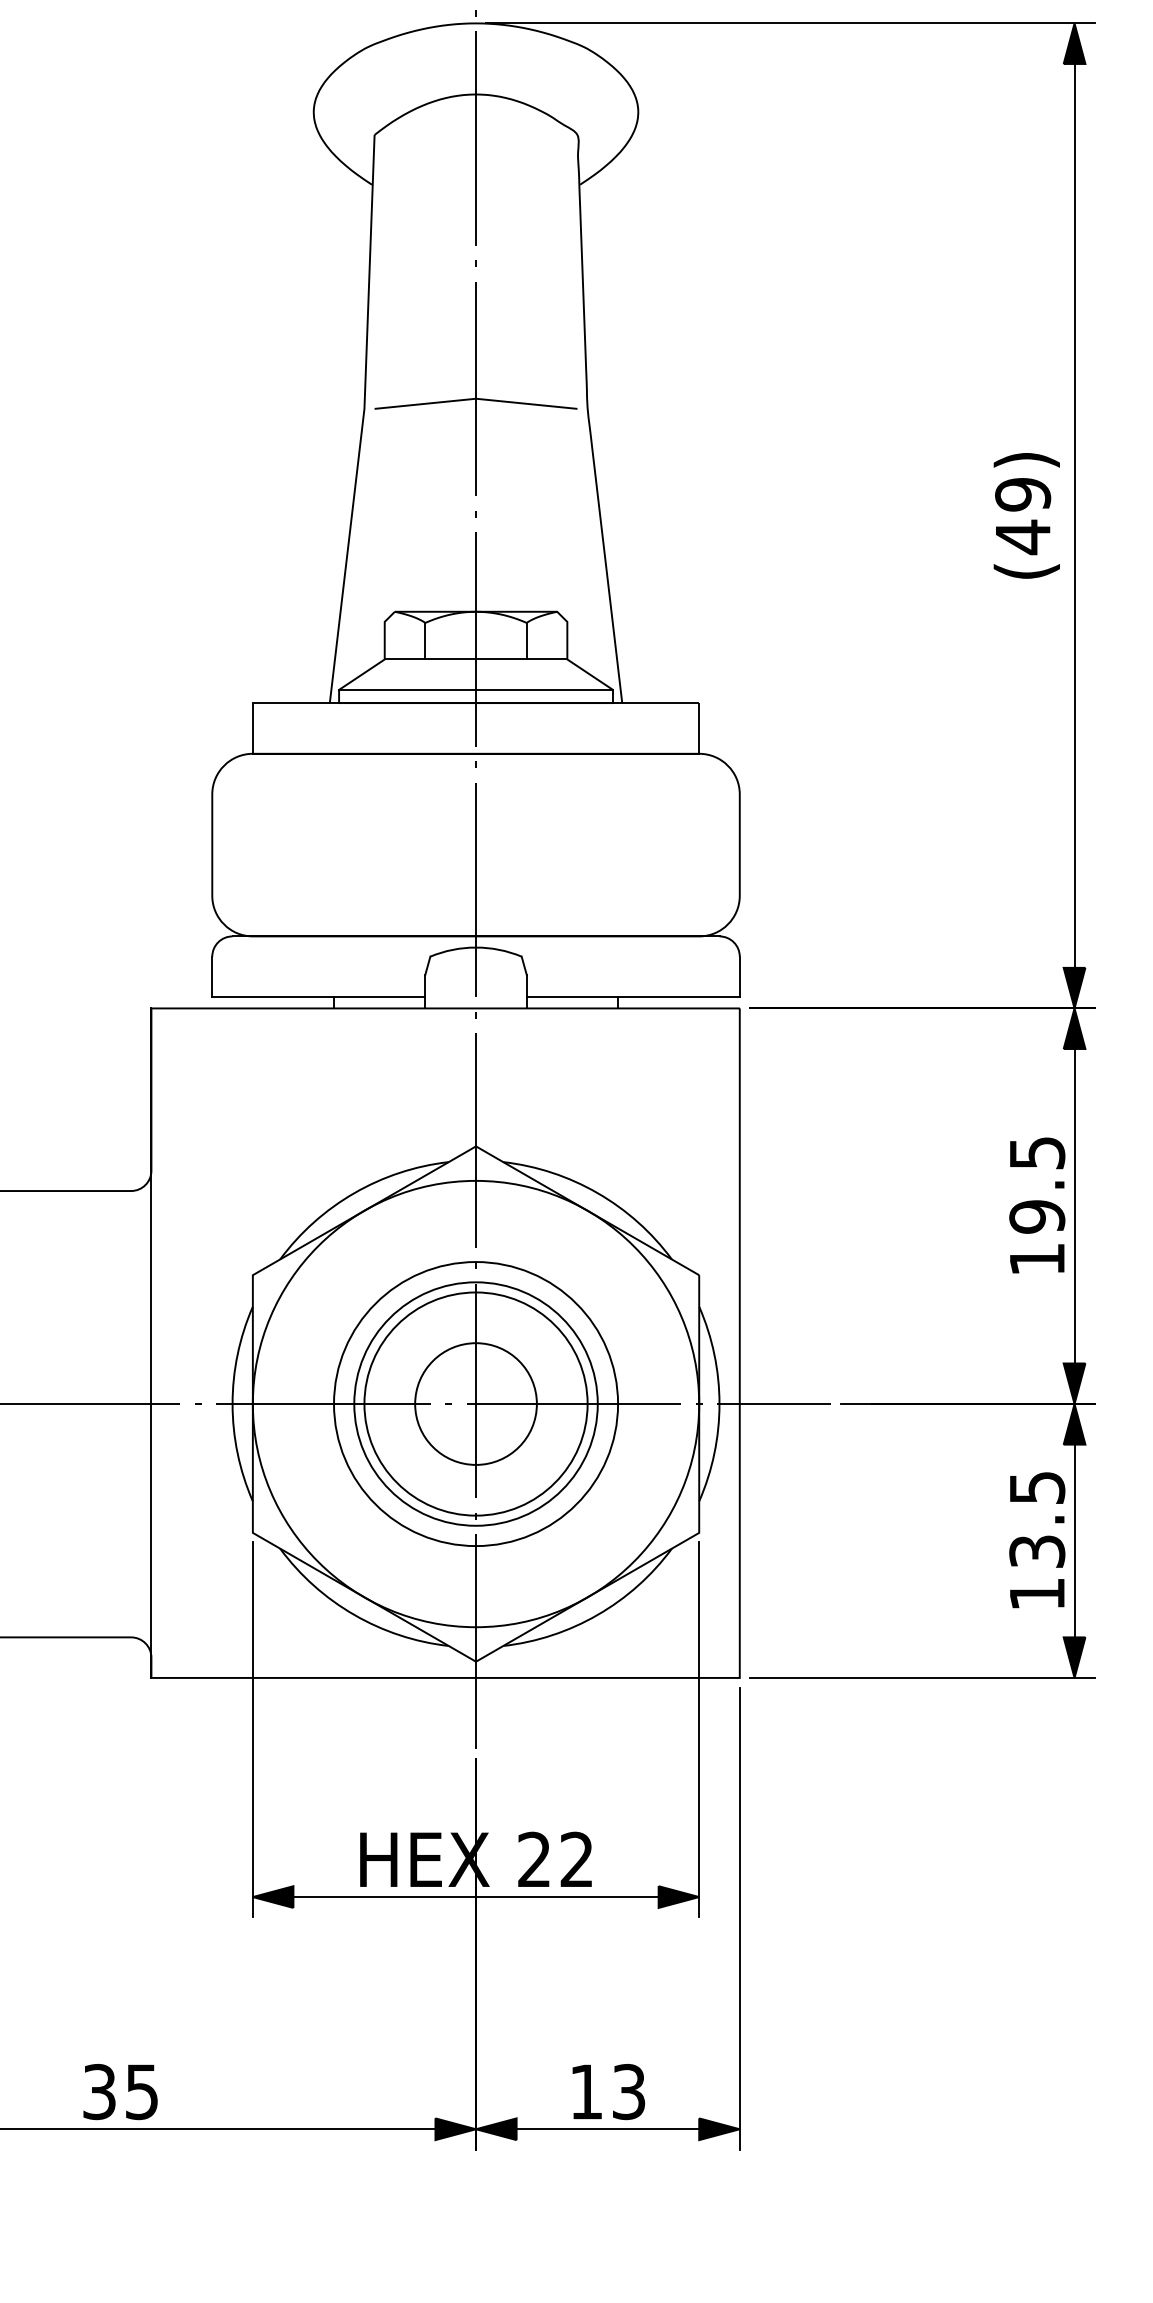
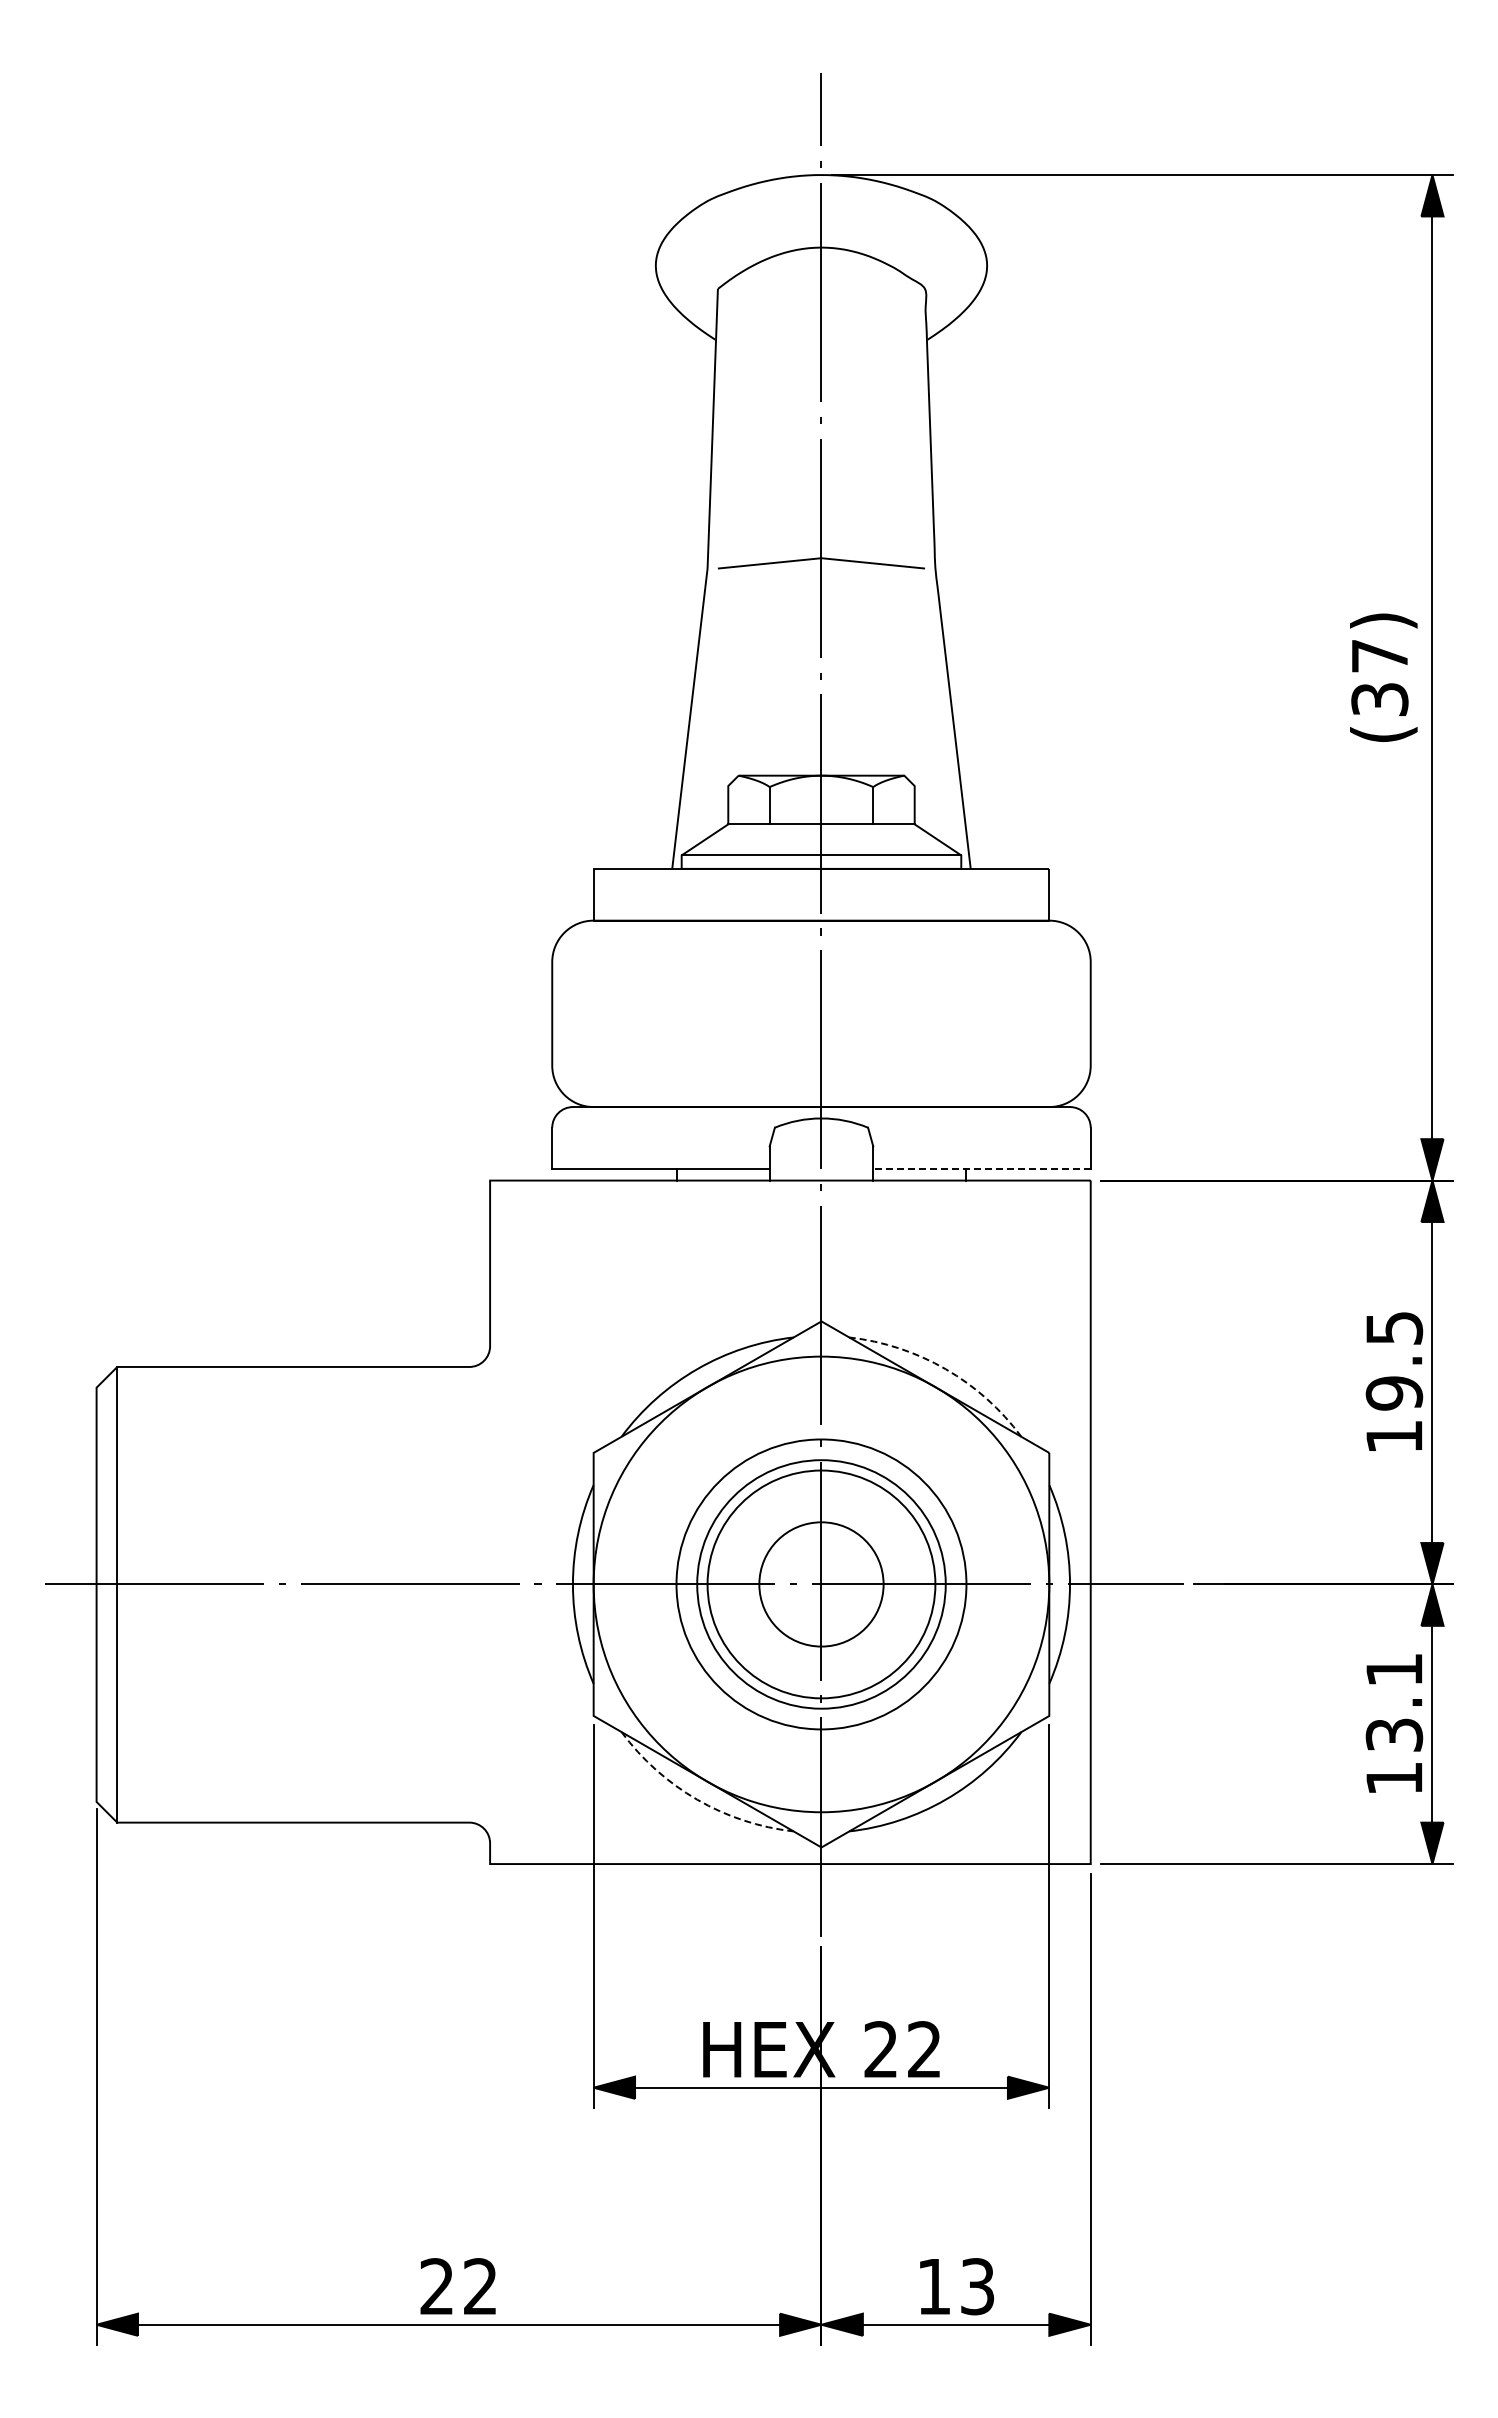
text: (1022, 516) -> (1379, 678), (49) -> (37)
line: (632, 997) -> (981, 1169), solid -> dashed
arc: (597, 1193) -> (945, 1369), solid -> dashed
line: (151, 1343) -> (490, 1522), removed
text: (1037, 1488) -> (1394, 1670), 13.5 -> 13.1
arc: (354, 1614) -> (697, 1799), solid -> dashed
text: (120, 2091) -> (458, 2286), 35 -> 22

